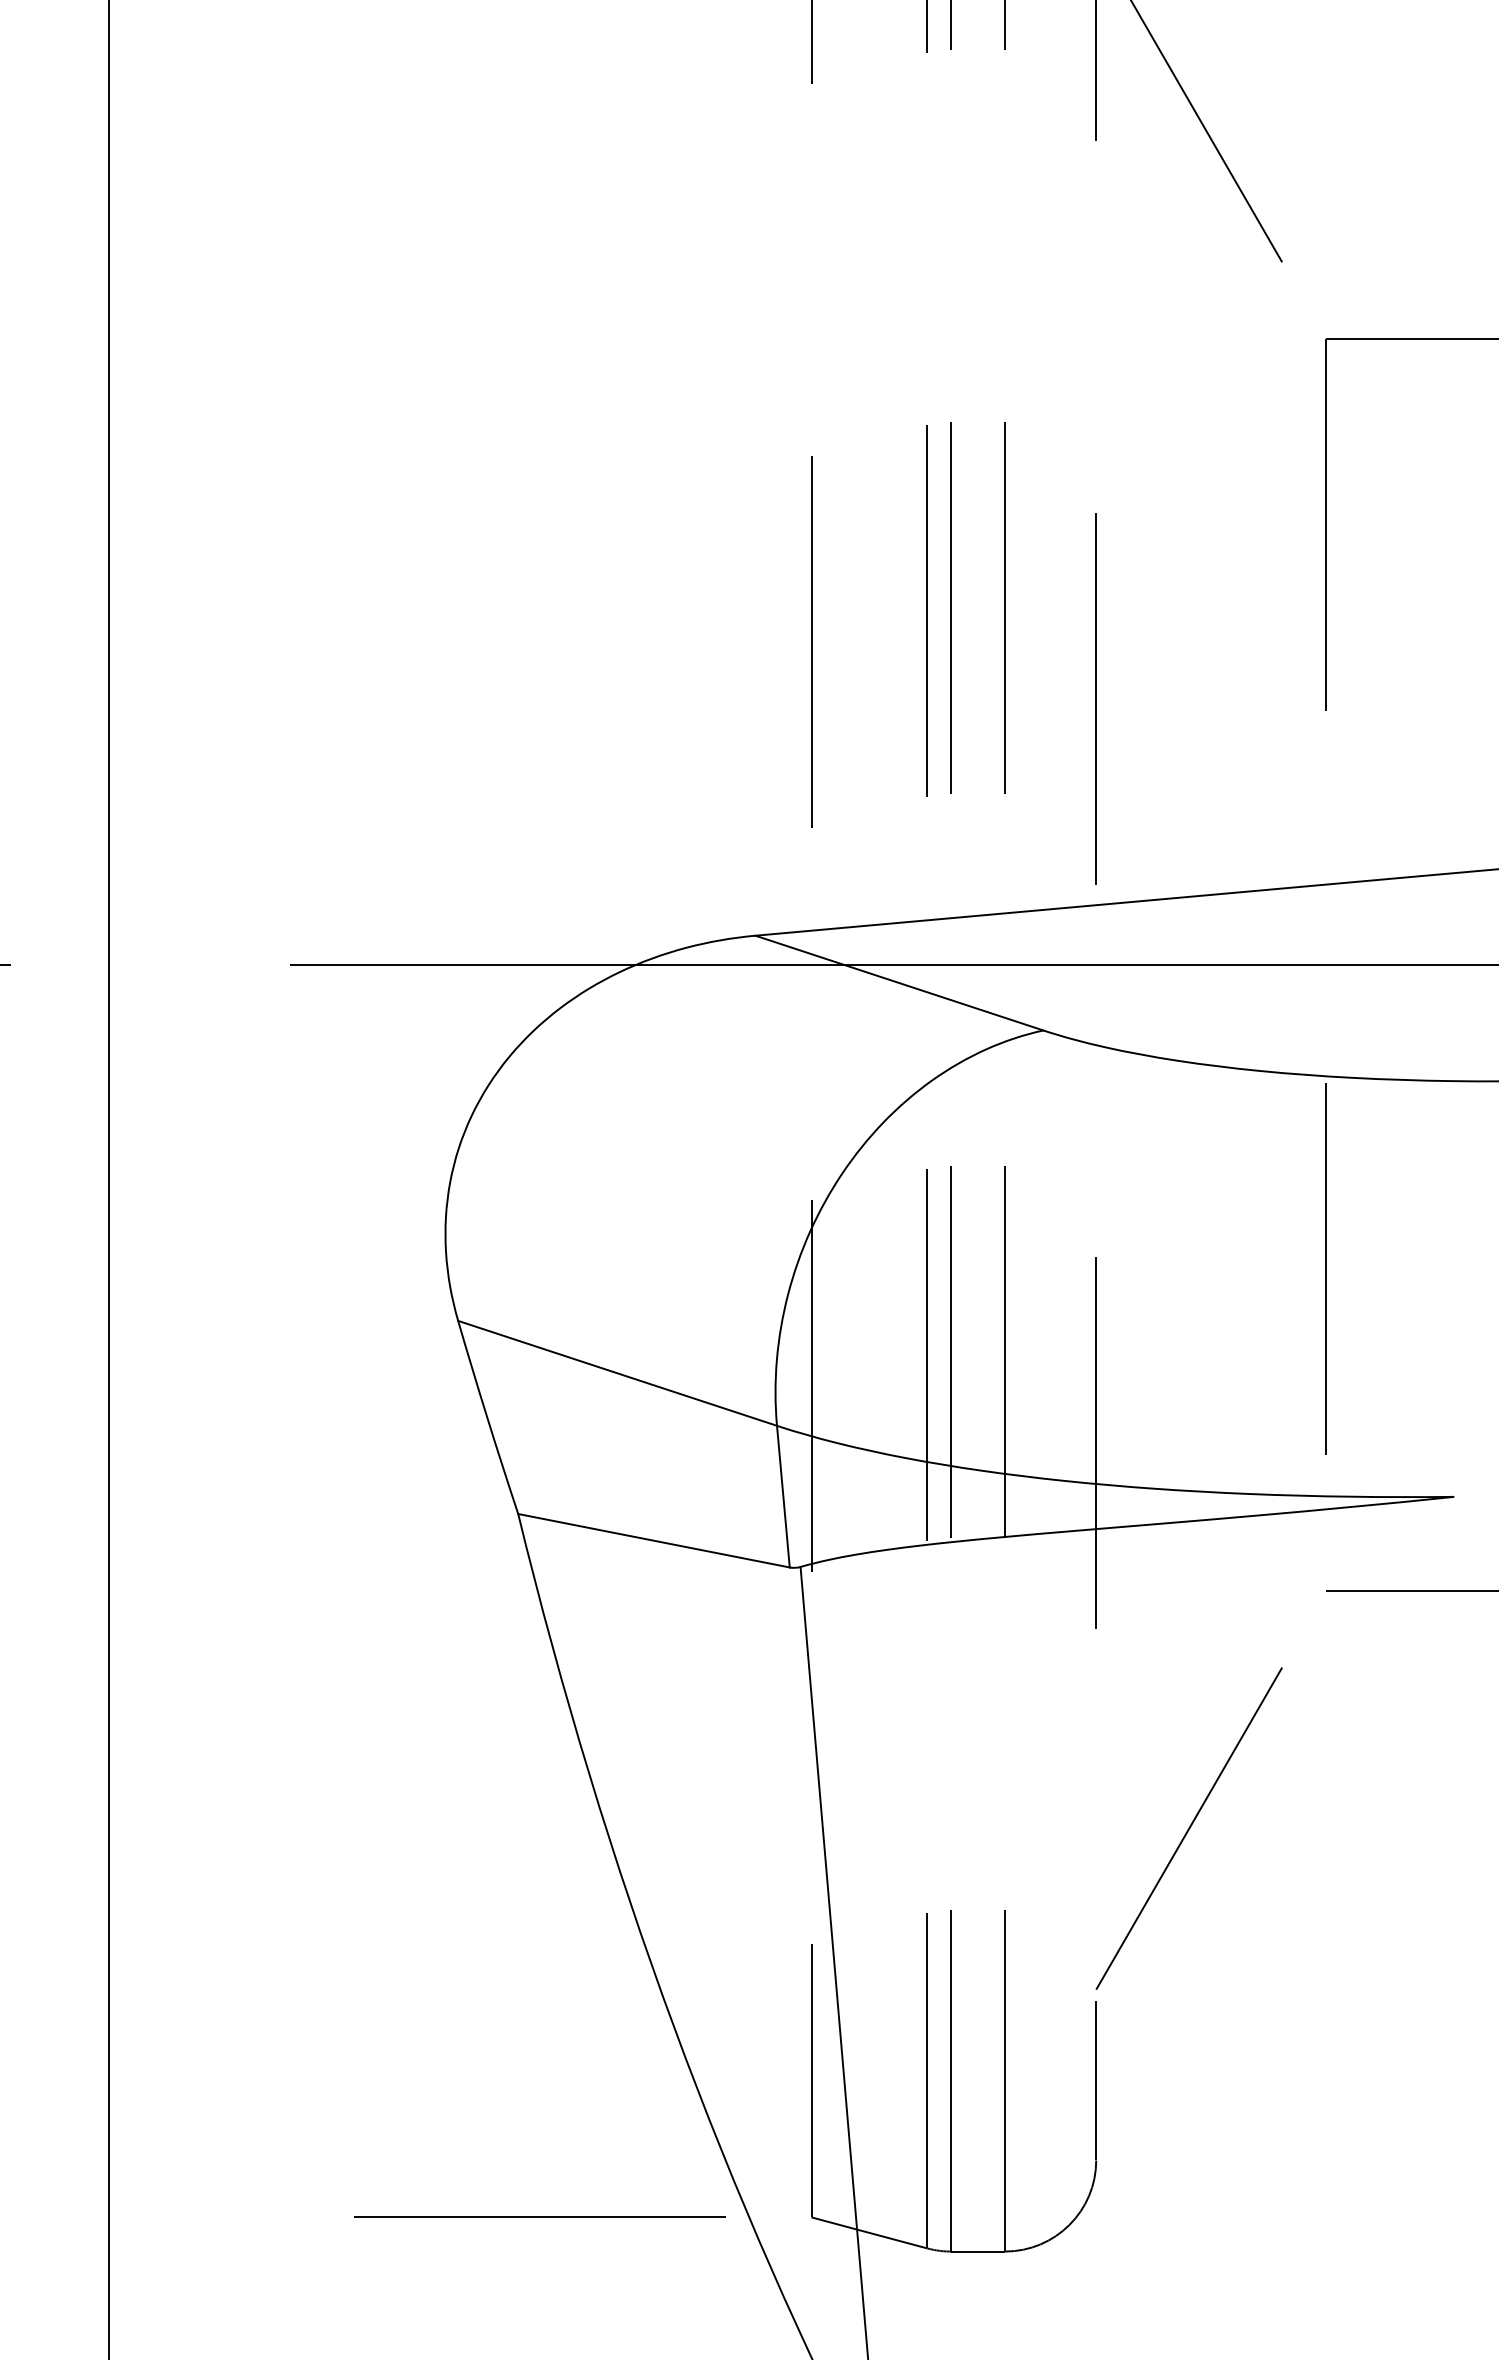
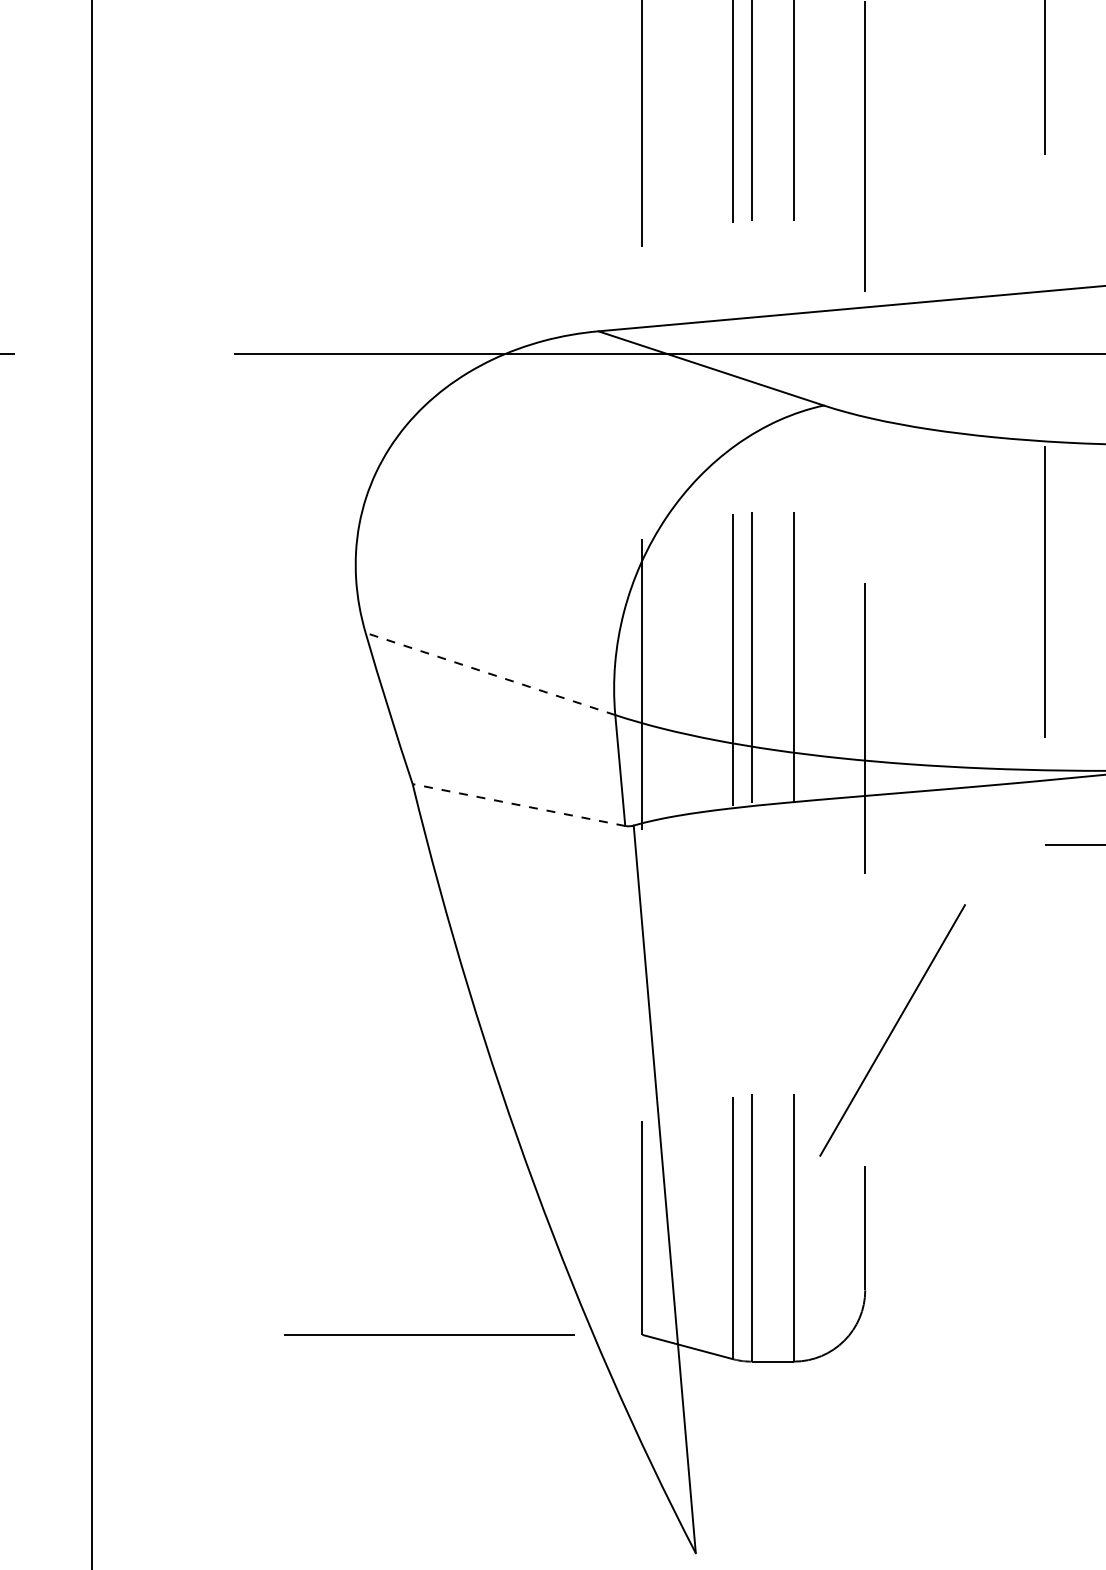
line: (617, 1373) -> (490, 674), solid -> dashed
line: (653, 1540) -> (518, 804), solid -> dashed
line: (1188, 1828) -> (892, 1030), moved

